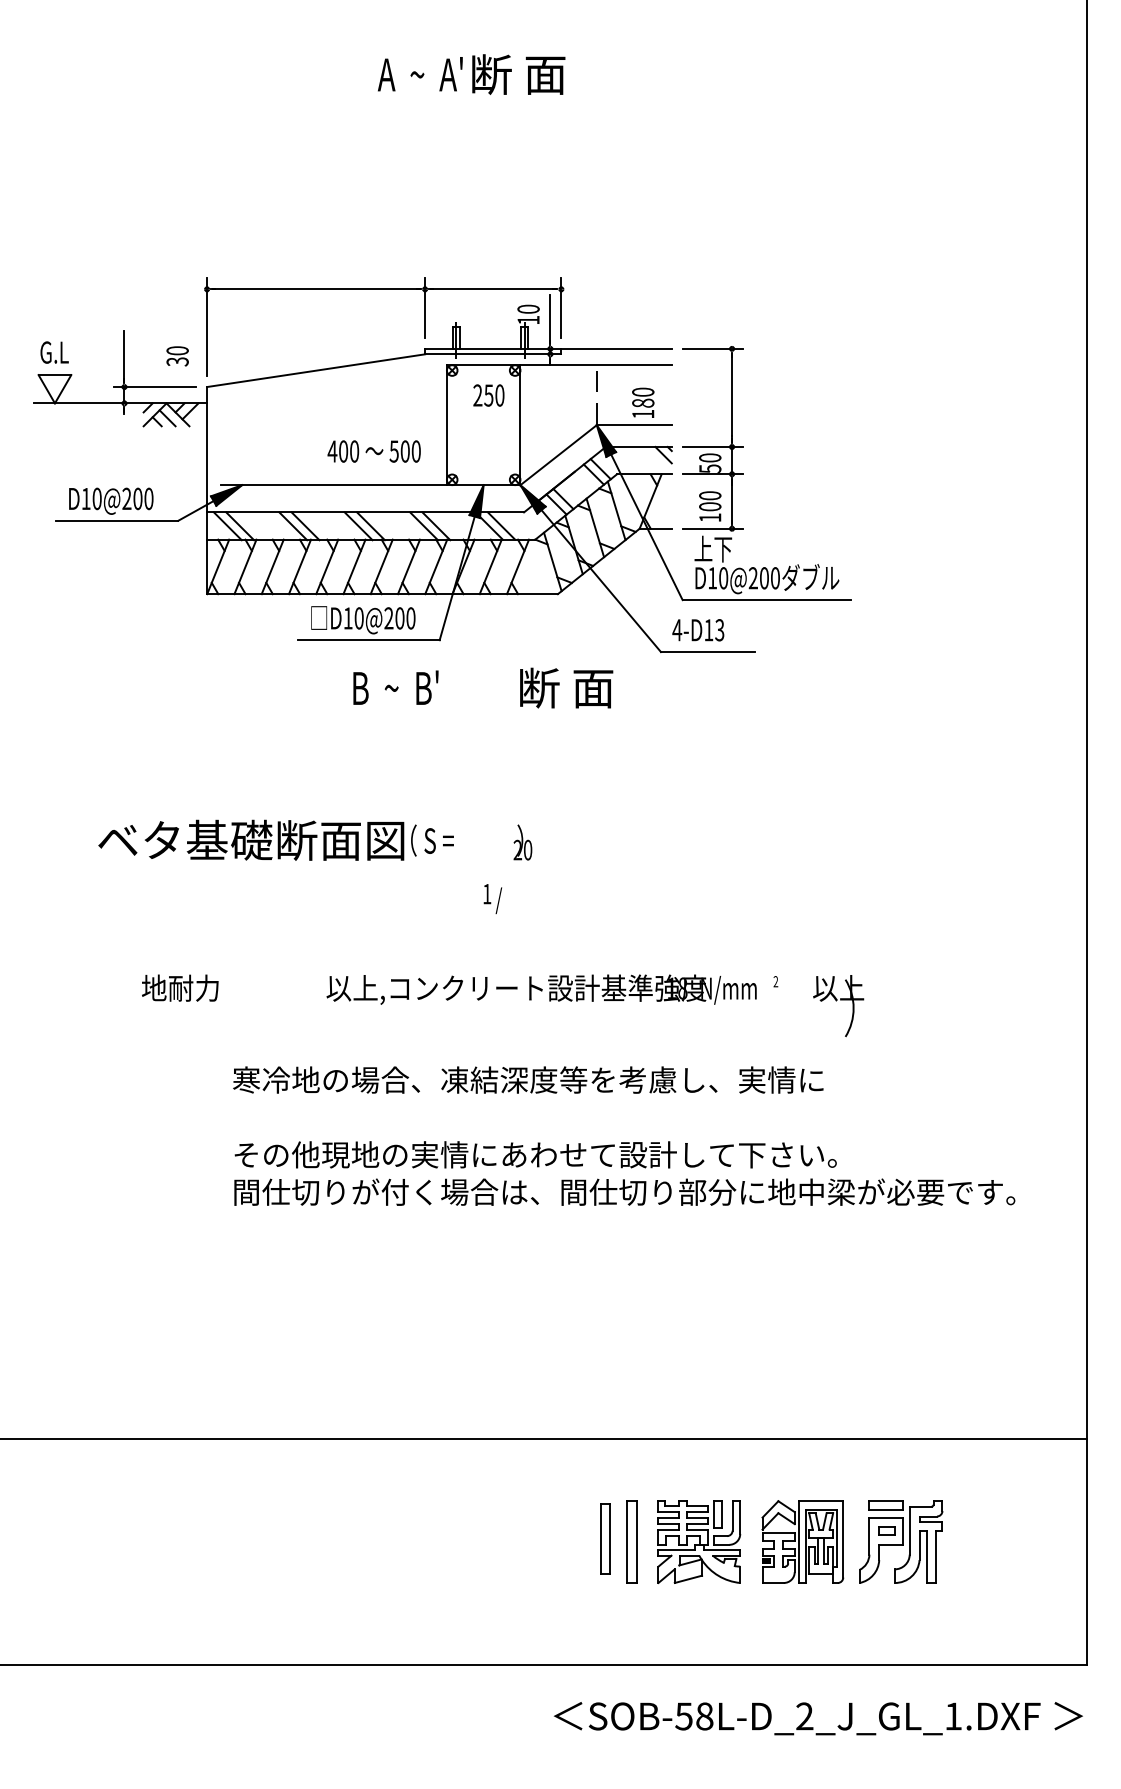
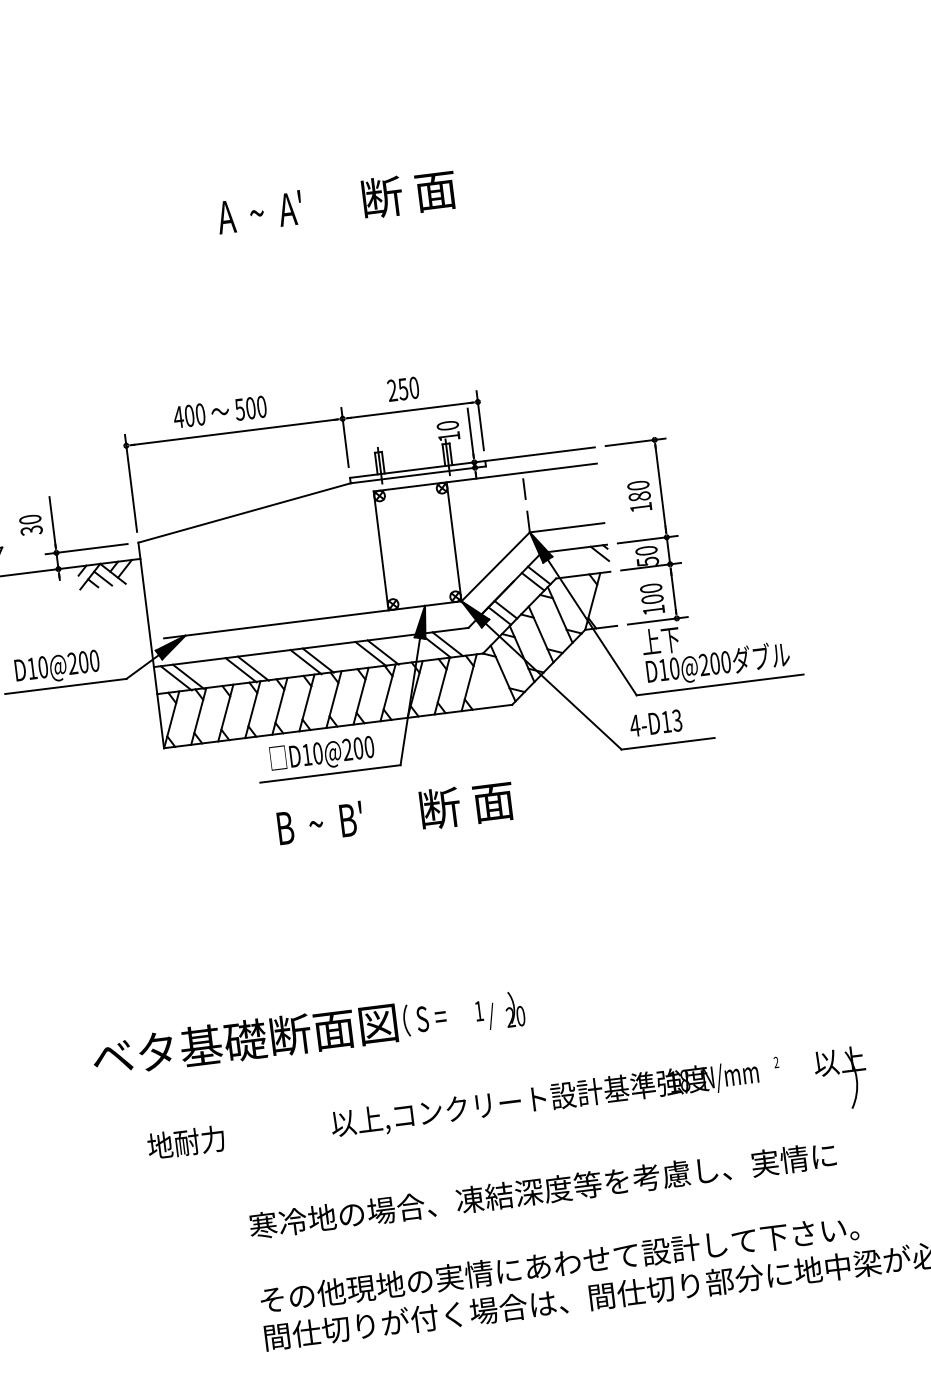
text: (420, 74) -> (259, 212), moved
text: (177, 356) -> (30, 525), moved
text: (488, 395) -> (402, 389), moved
text: (643, 402) -> (639, 495), moved
text: (373, 451) -> (219, 412), moved
text: (395, 687) -> (319, 822), moved
text: (566, 687) -> (466, 804), moved
text: (315, 839) -> (308, 1031), moved

